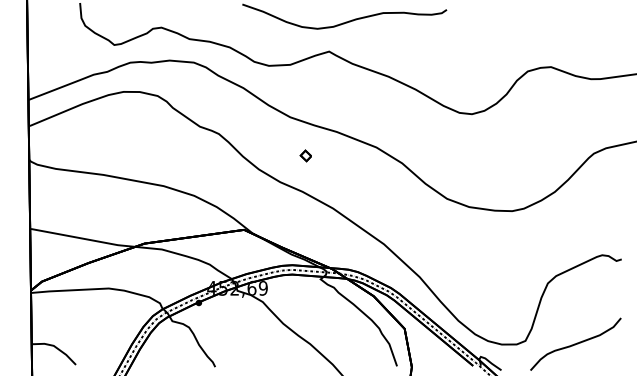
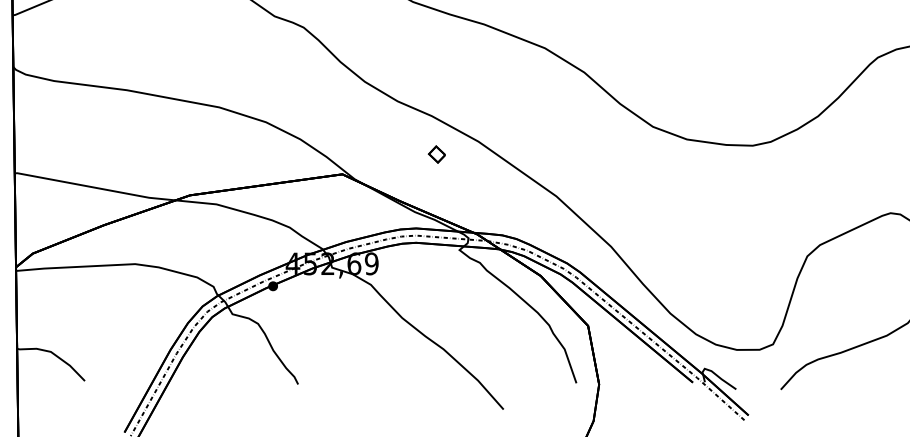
part: (305, 155) -> (436, 153), moved

